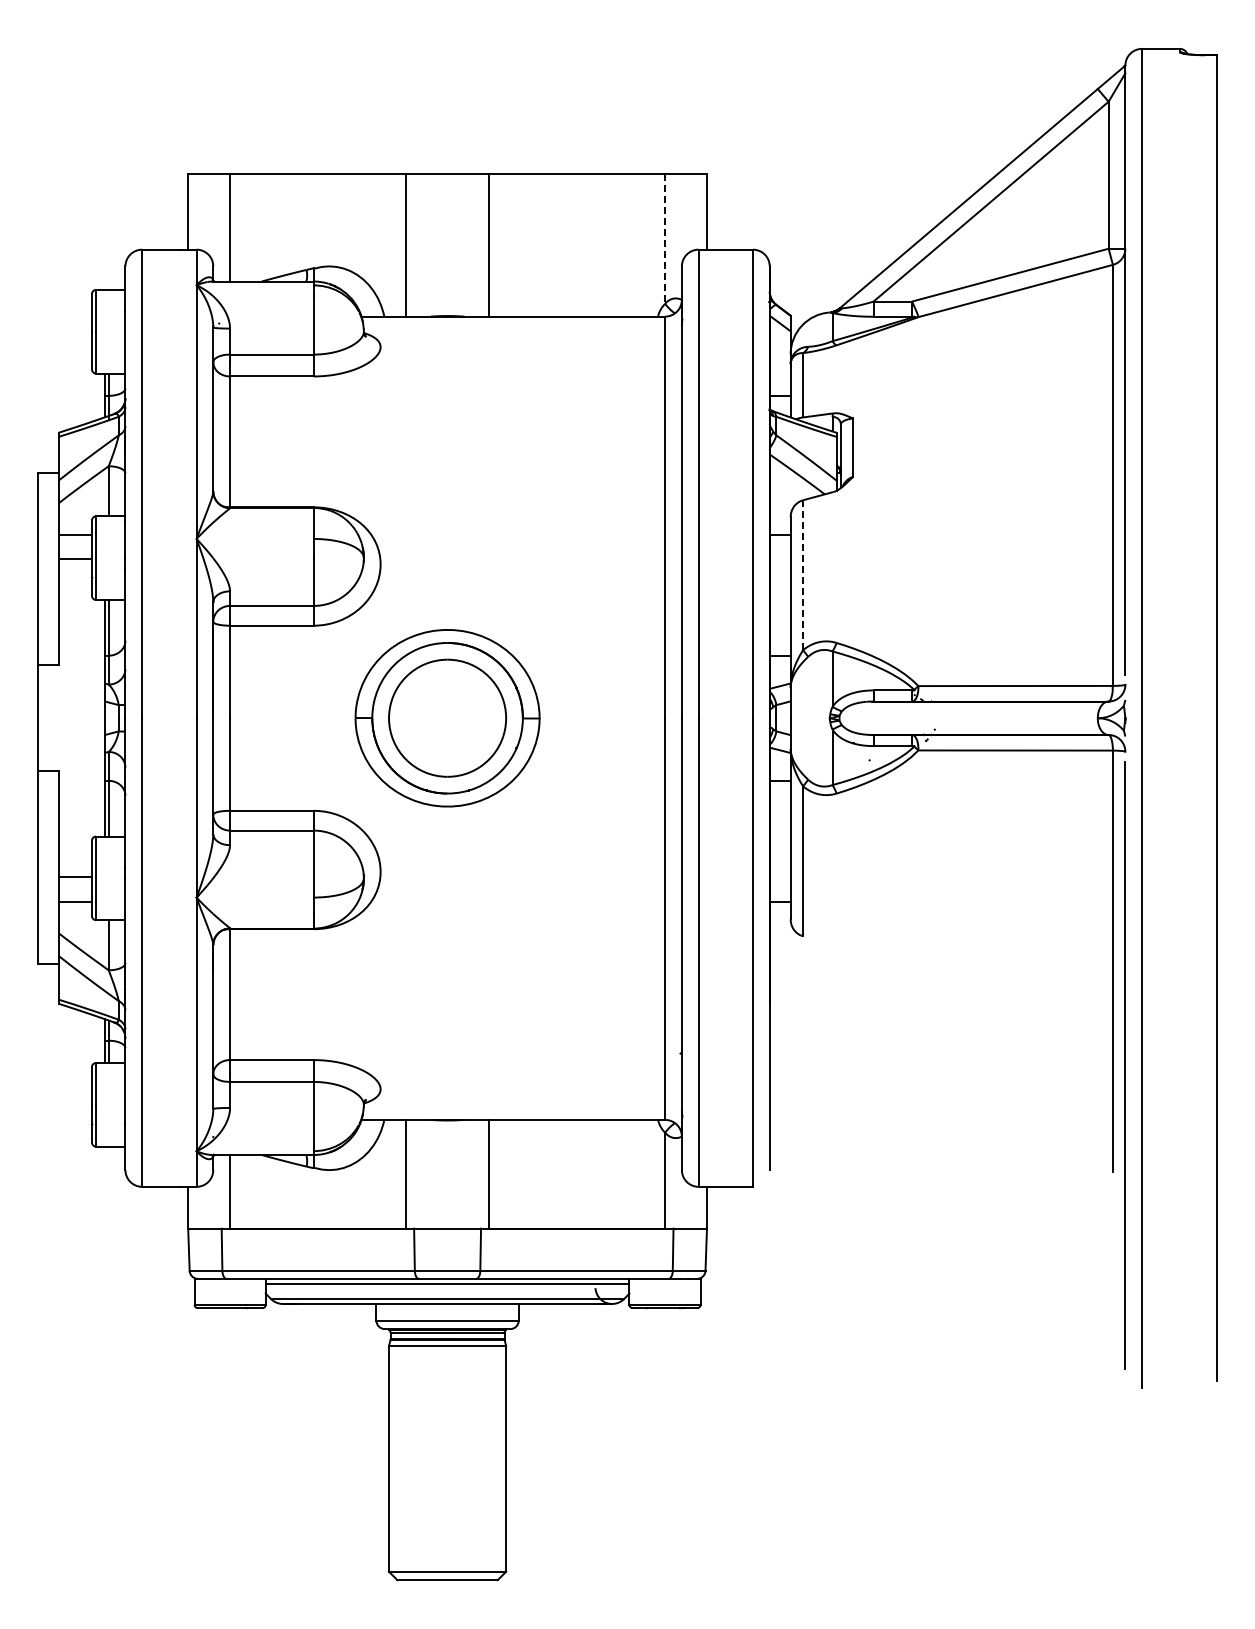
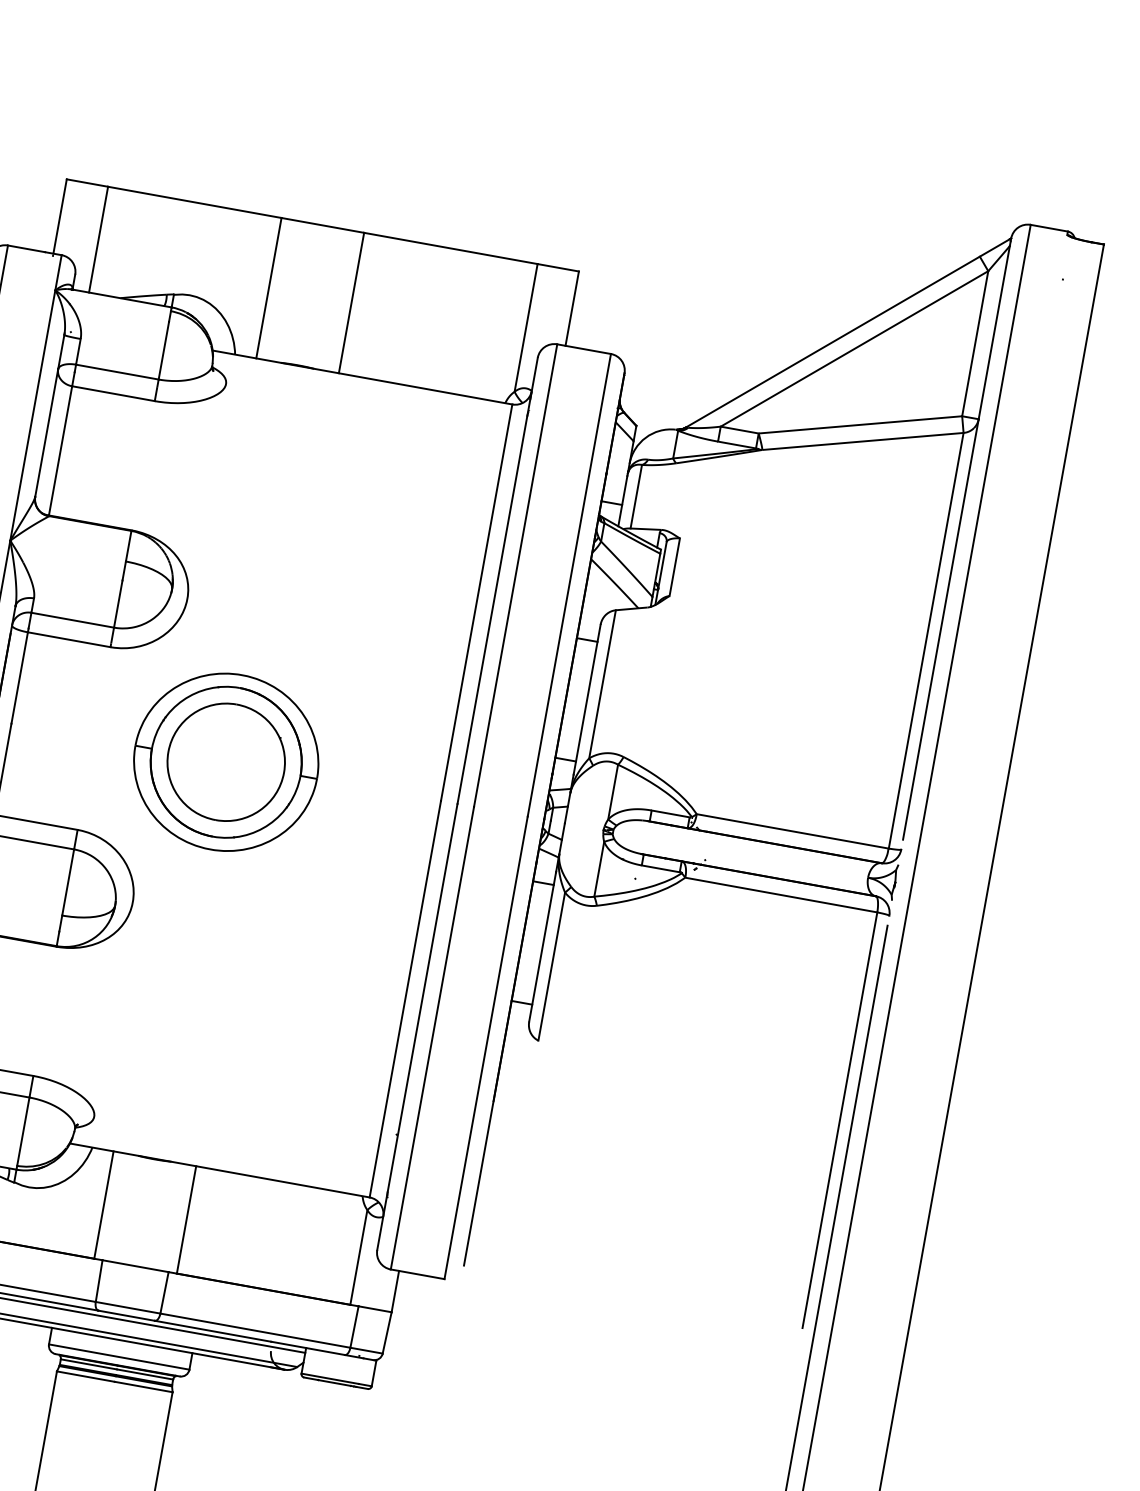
line: (665, 239) -> (526, 328), dashed -> solid
line: (803, 575) -> (602, 684), dashed -> solid

